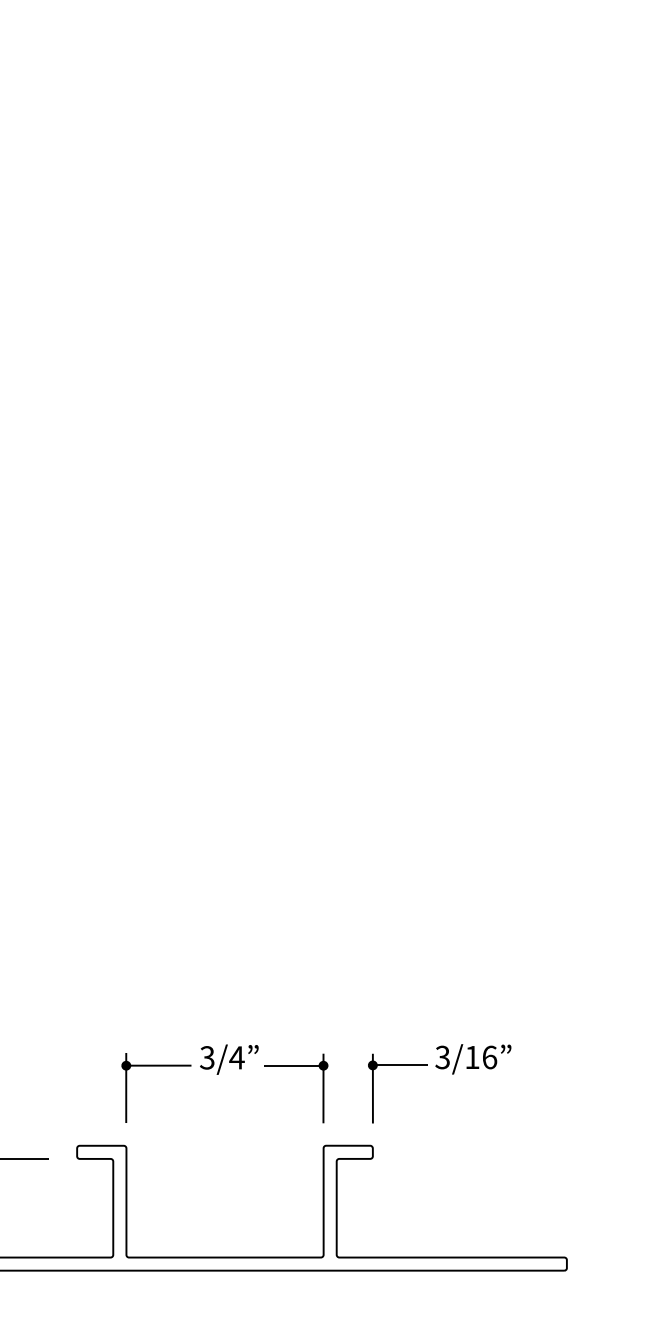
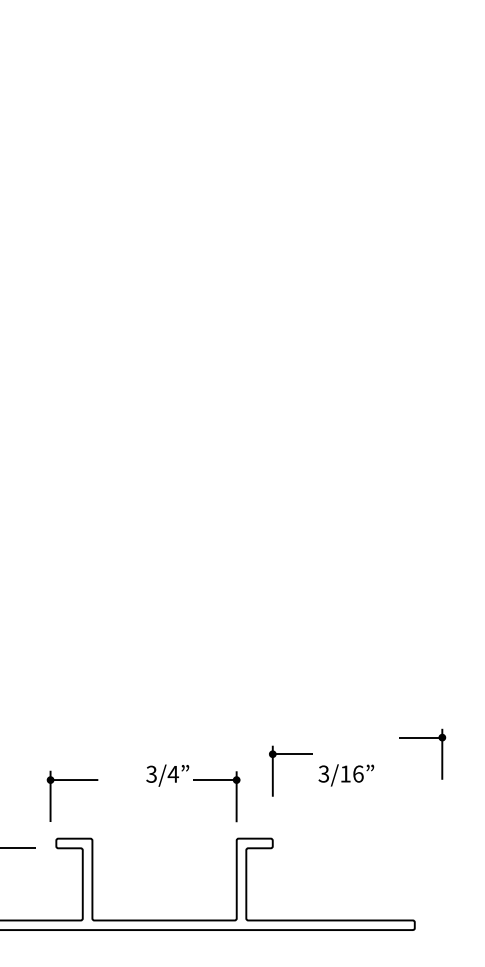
part: (577, 1008) -> (422, 738), added
part: (397, 1065) -> (290, 754), moved
part: (156, 1066) -> (72, 780), moved

